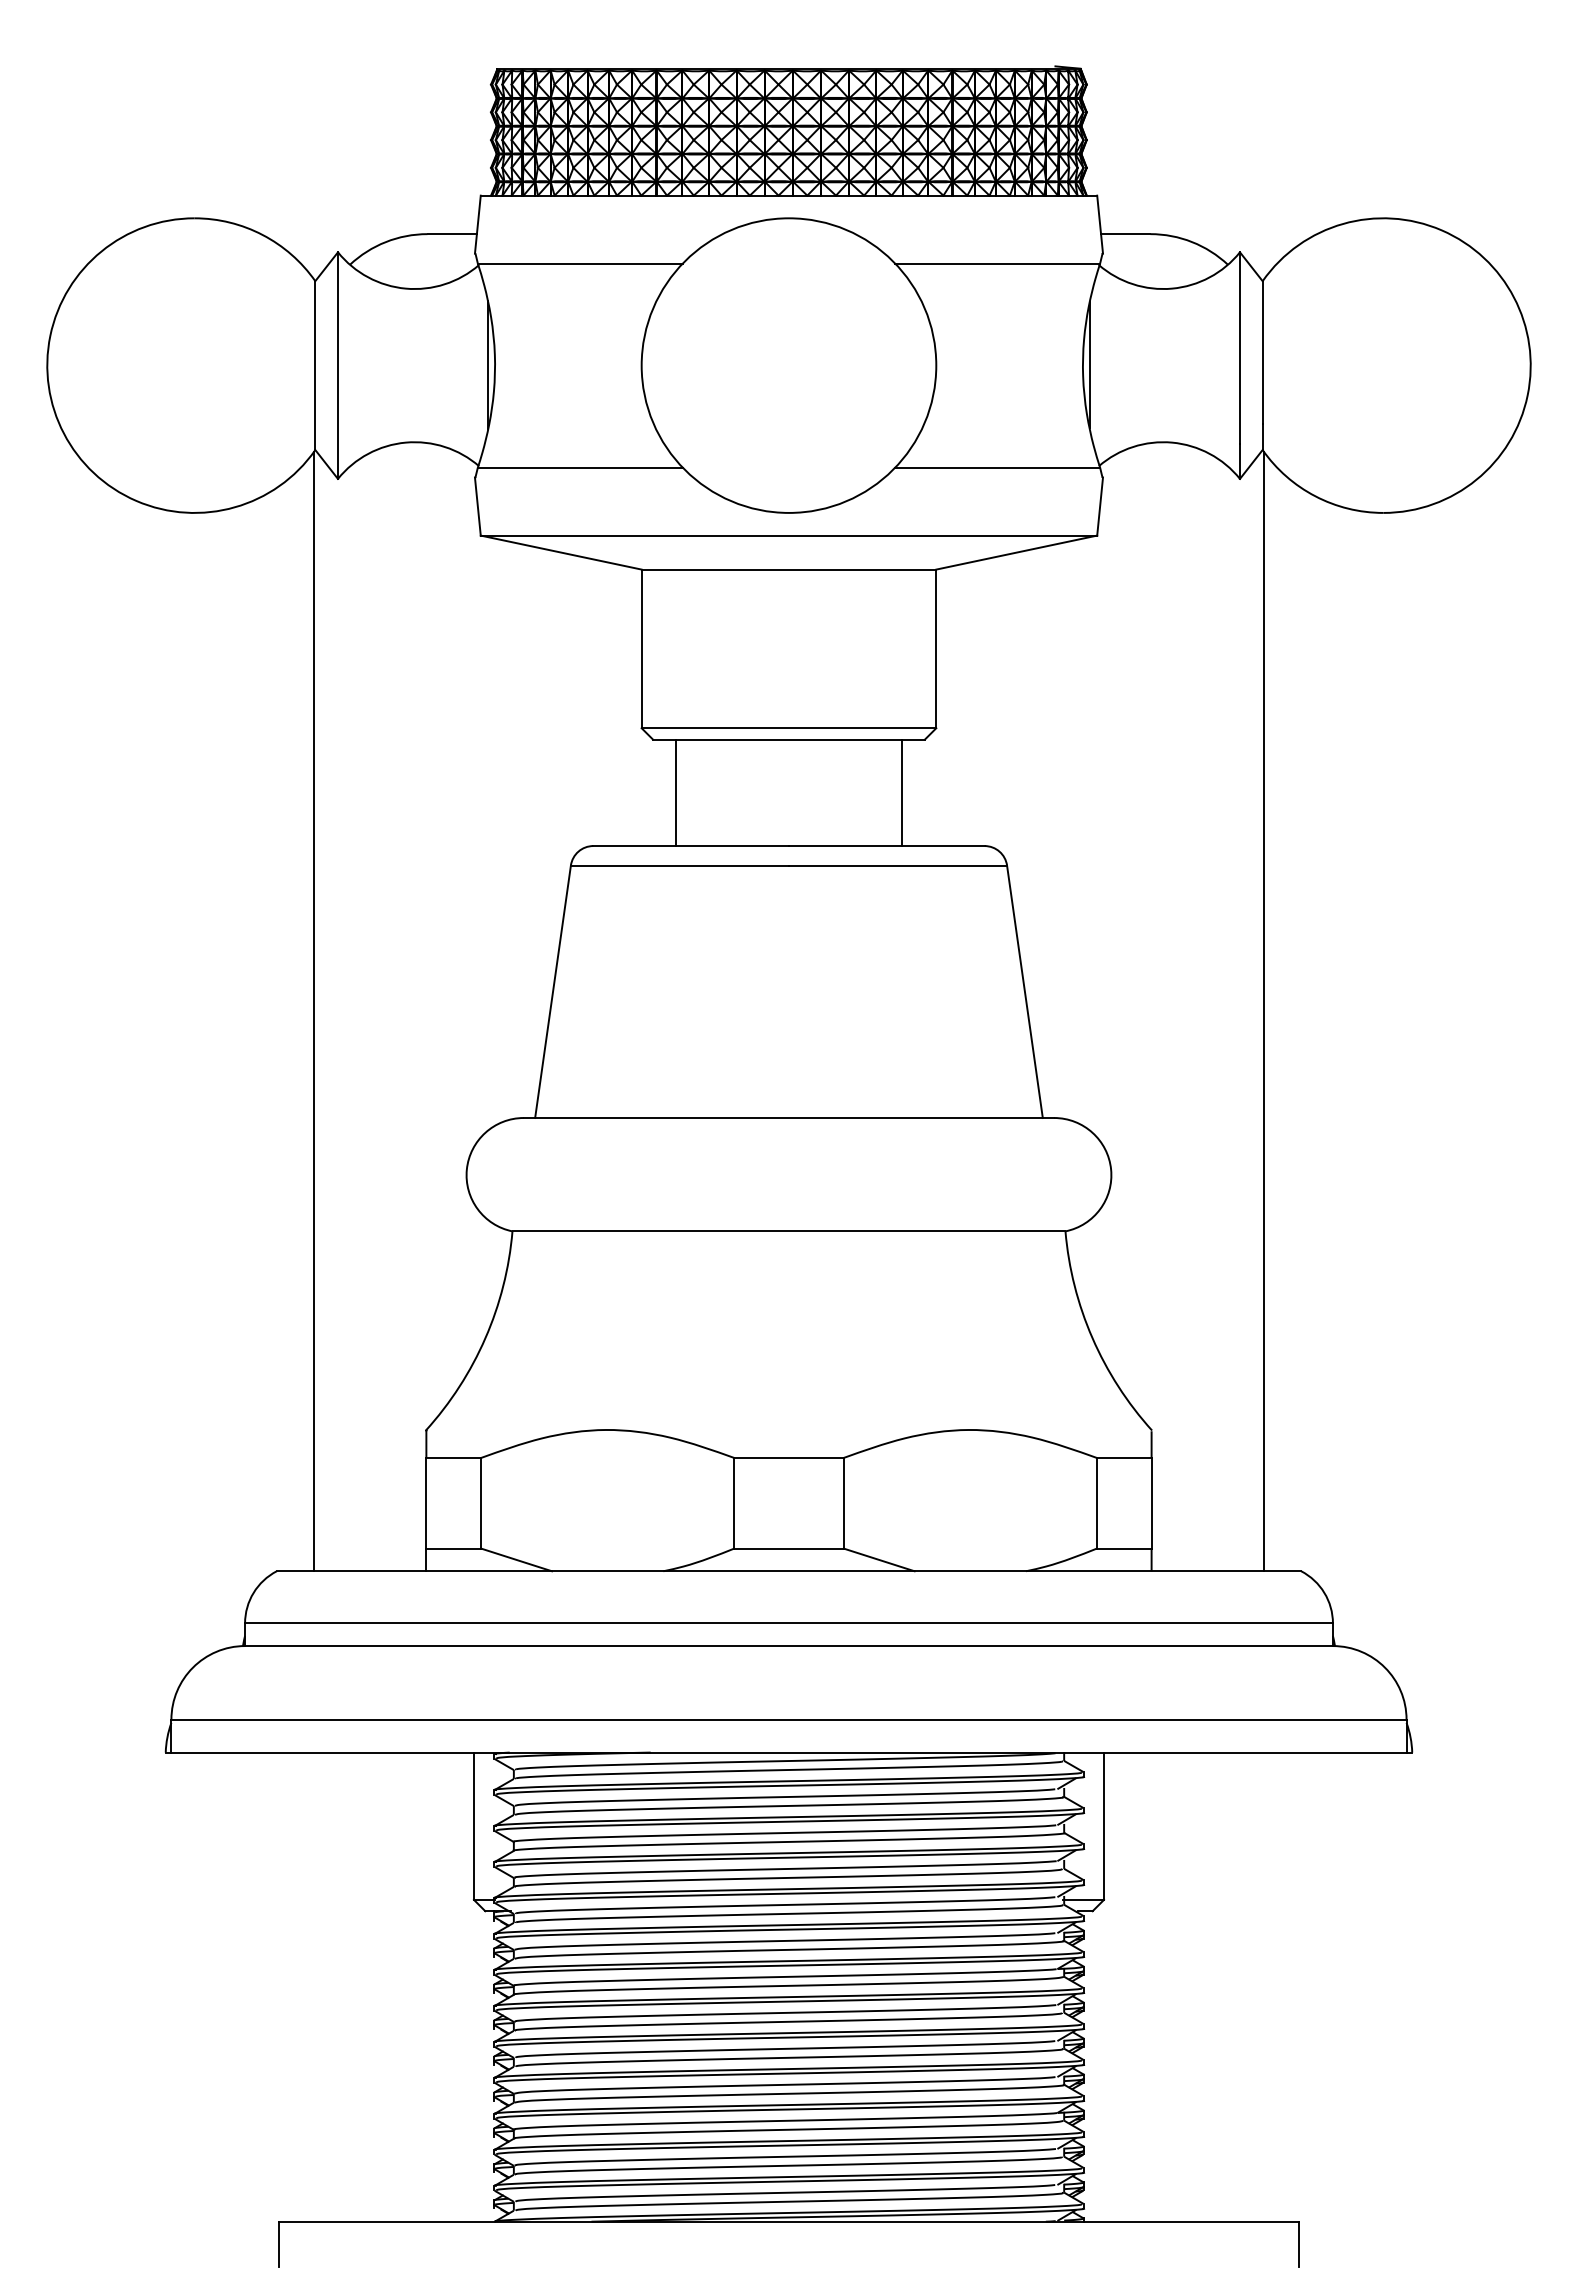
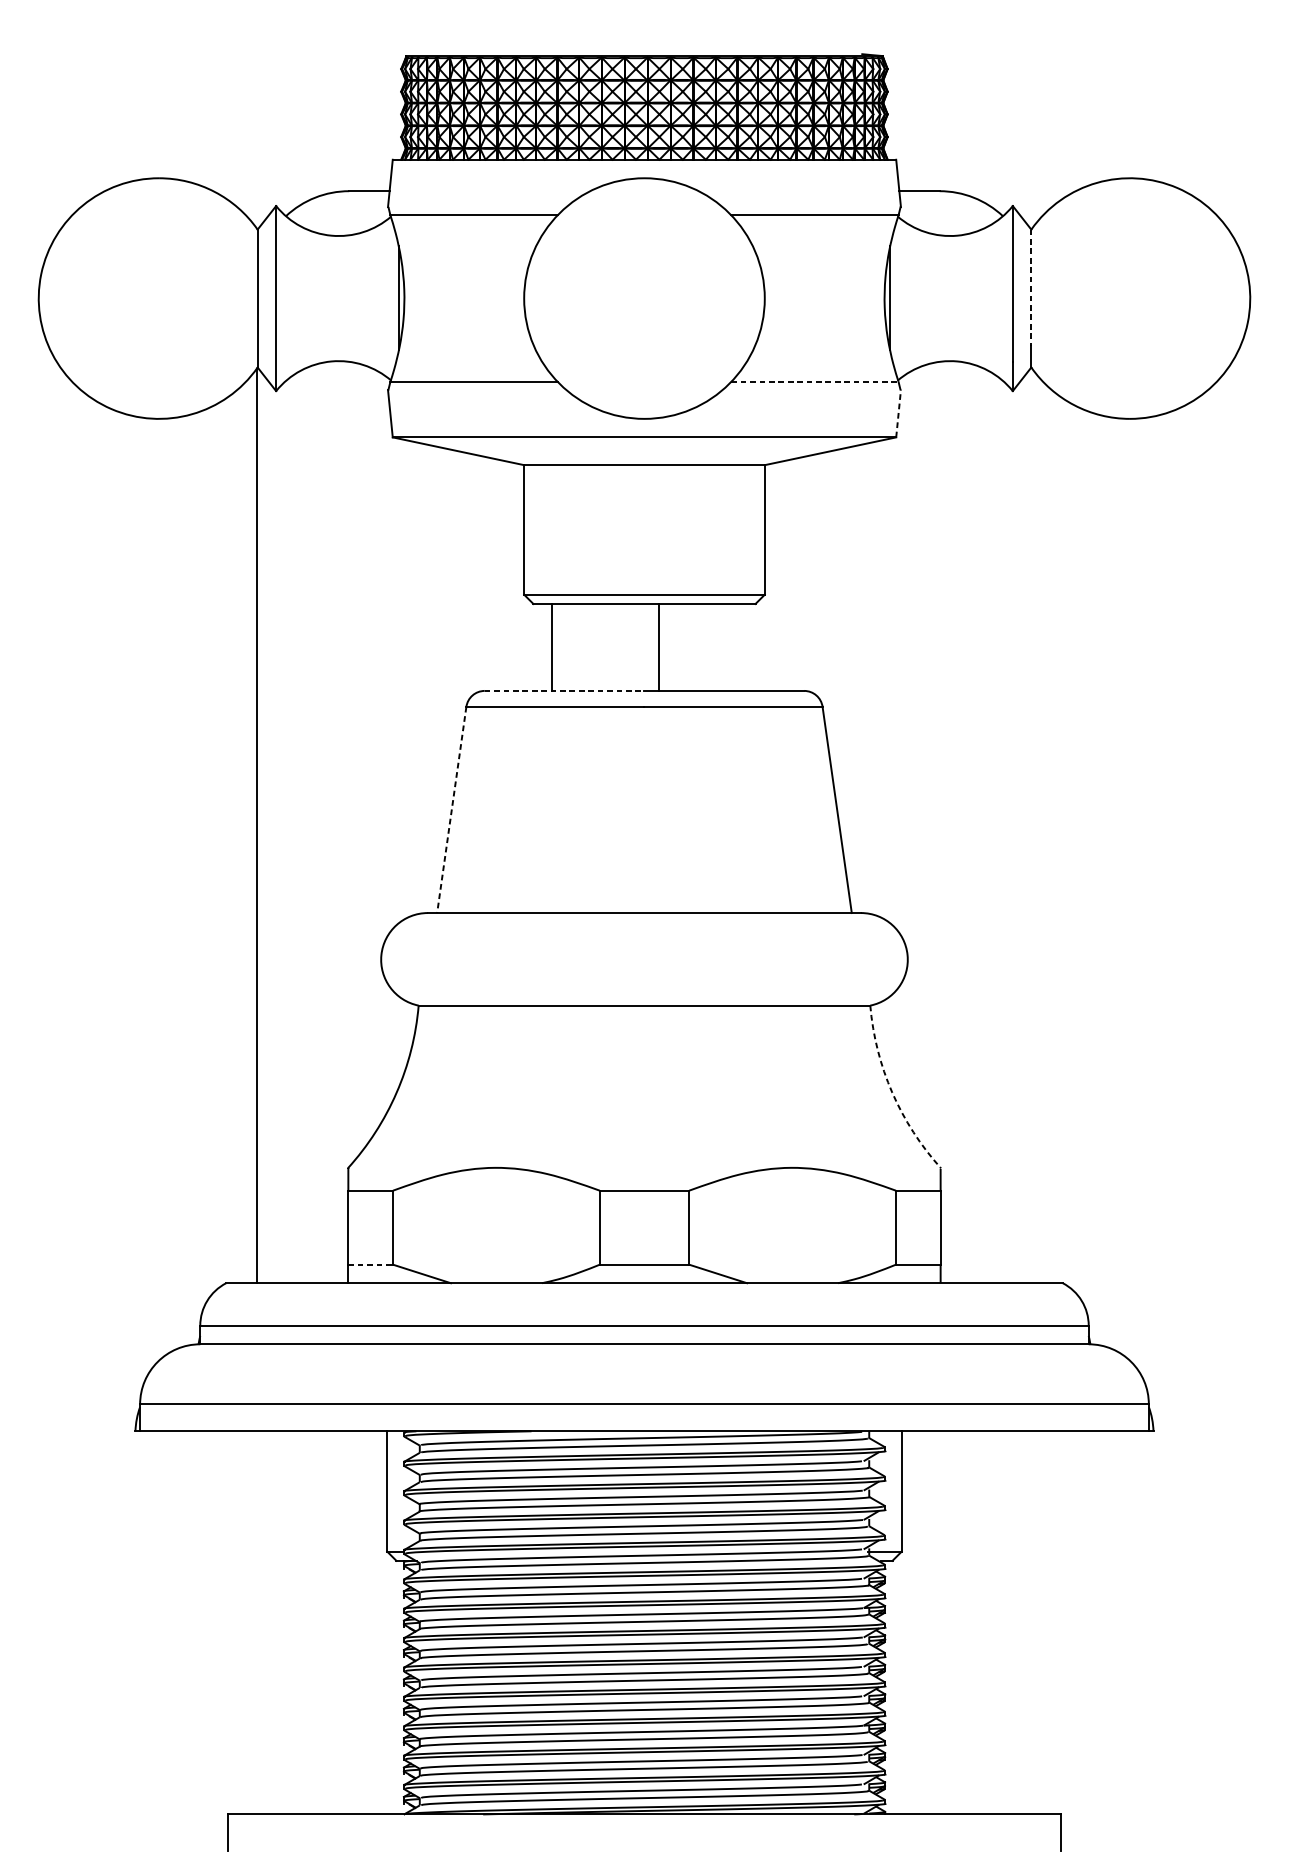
line: (1262, 352) -> (1031, 287), solid -> dashed
line: (998, 467) -> (815, 381), solid -> dashed
line: (1100, 506) -> (898, 413), solid -> dashed
line: (902, 792) -> (659, 647), moved
line: (691, 846) -> (564, 691), solid -> dashed
line: (552, 992) -> (451, 810), solid -> dashed
line: (1263, 1011) -> (1032, 826), removed
arc: (1092, 1338) -> (892, 1093), solid -> dashed
line: (454, 1548) -> (371, 1264), solid -> dashed

